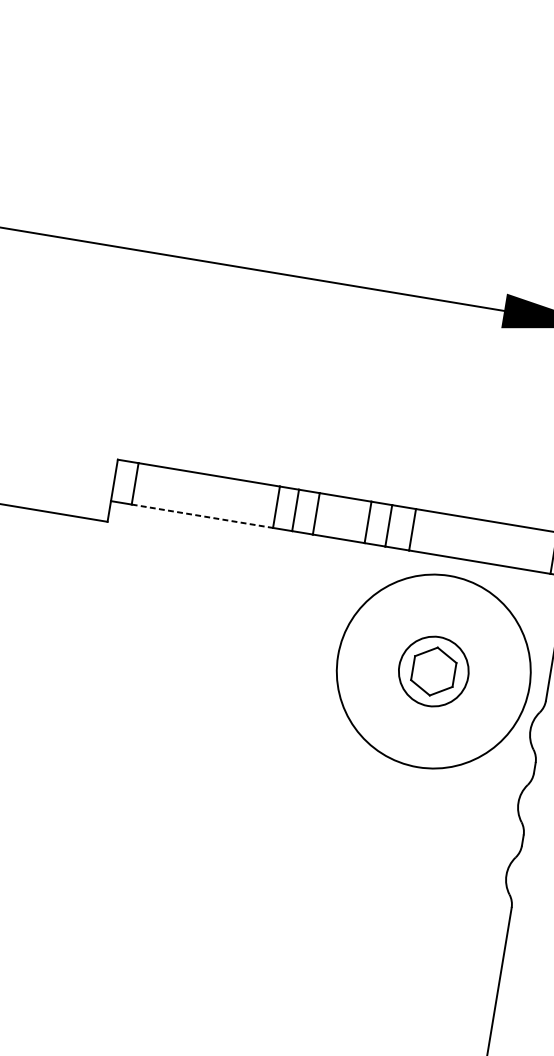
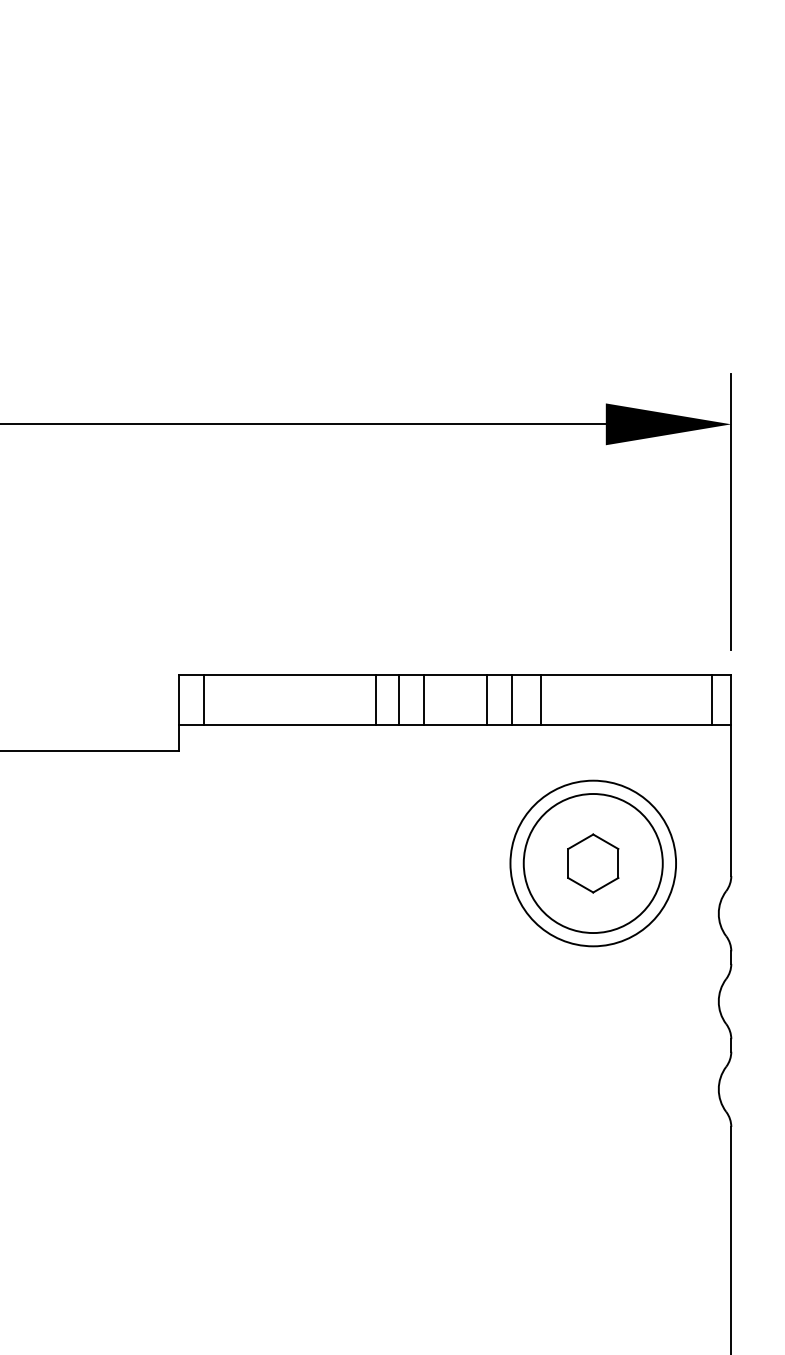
line: (202, 516) -> (289, 725), dashed -> solid
circle: (433, 671) -> (592, 863), size x1.67
circle: (433, 671) -> (593, 863), size x0.71

